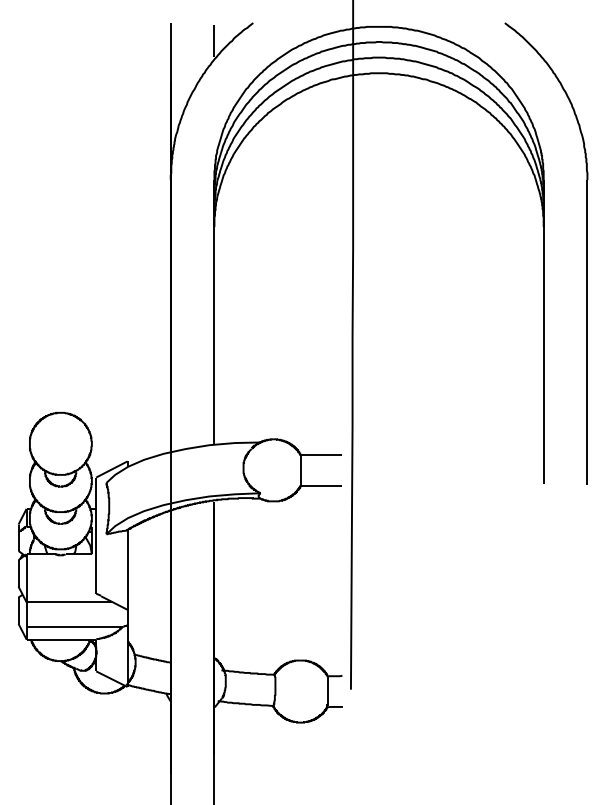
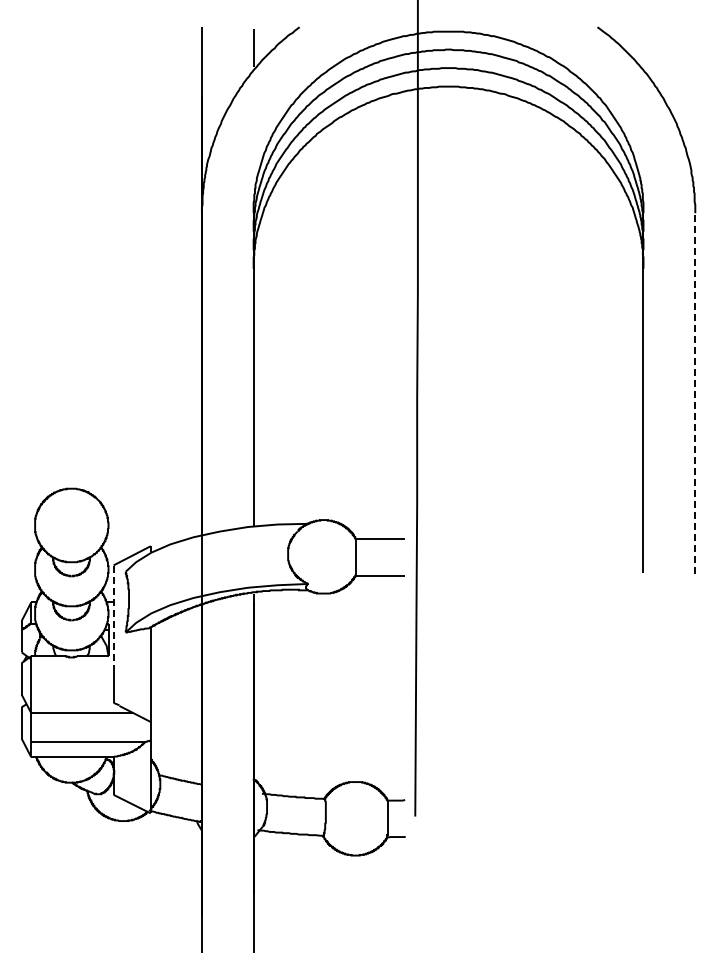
line: (587, 331) -> (695, 392), solid -> dashed
line: (96, 521) -> (113, 617), solid -> dashed

